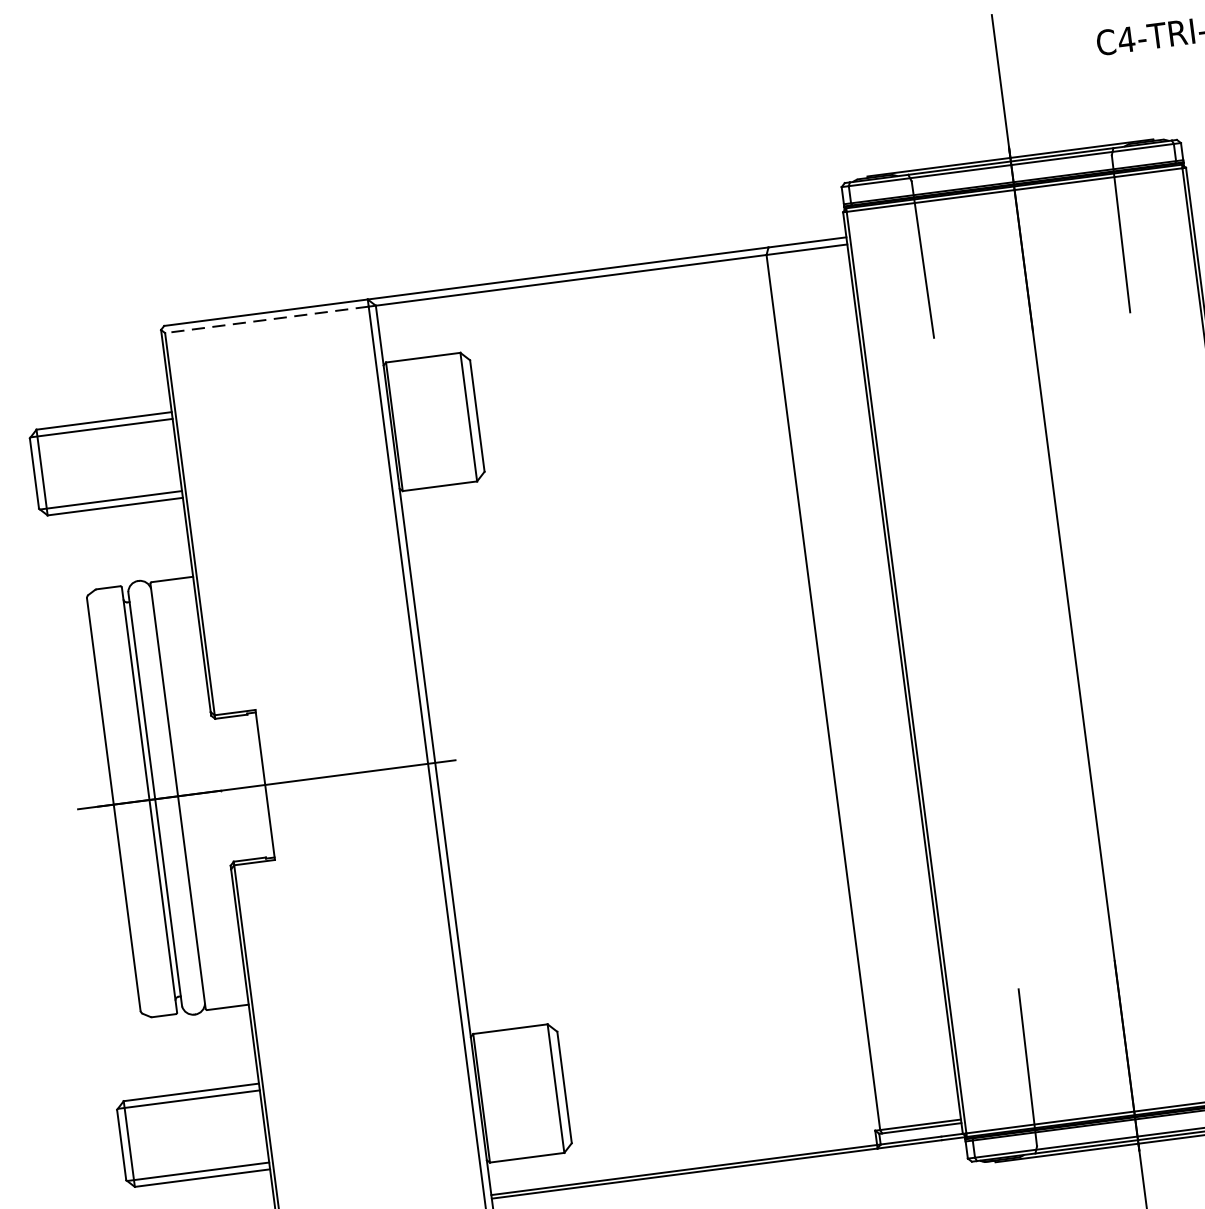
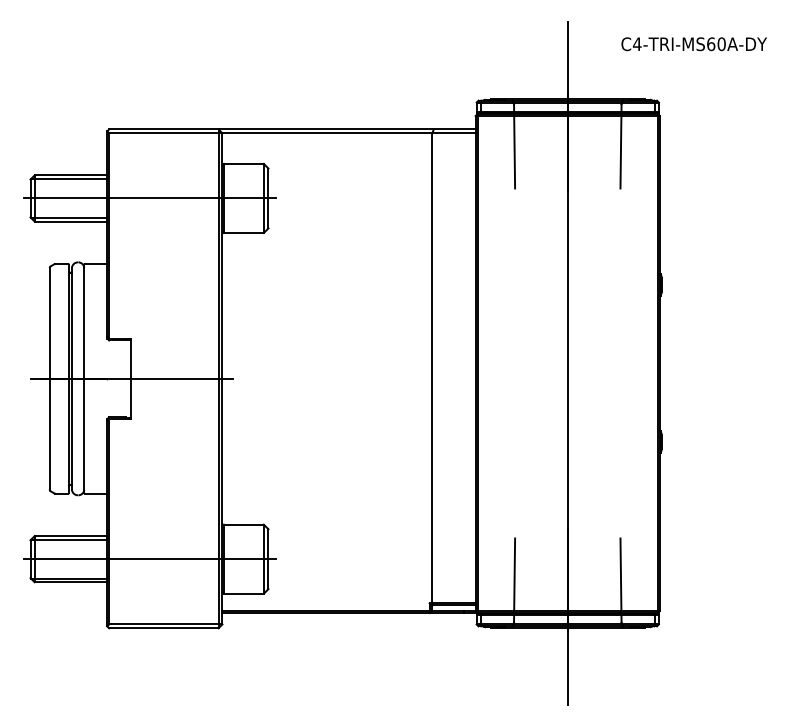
line: (266, 320) -> (163, 133), dashed -> solid
line: (255, 444) -> (149, 198), added
line: (343, 1116) -> (149, 559), added

